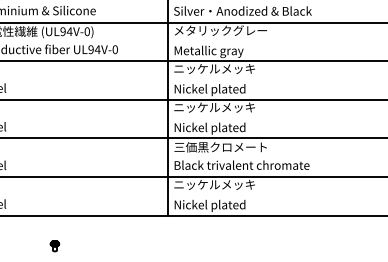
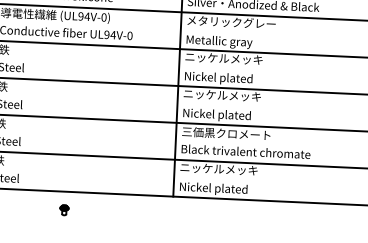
part: (54, 246) -> (63, 210), moved

